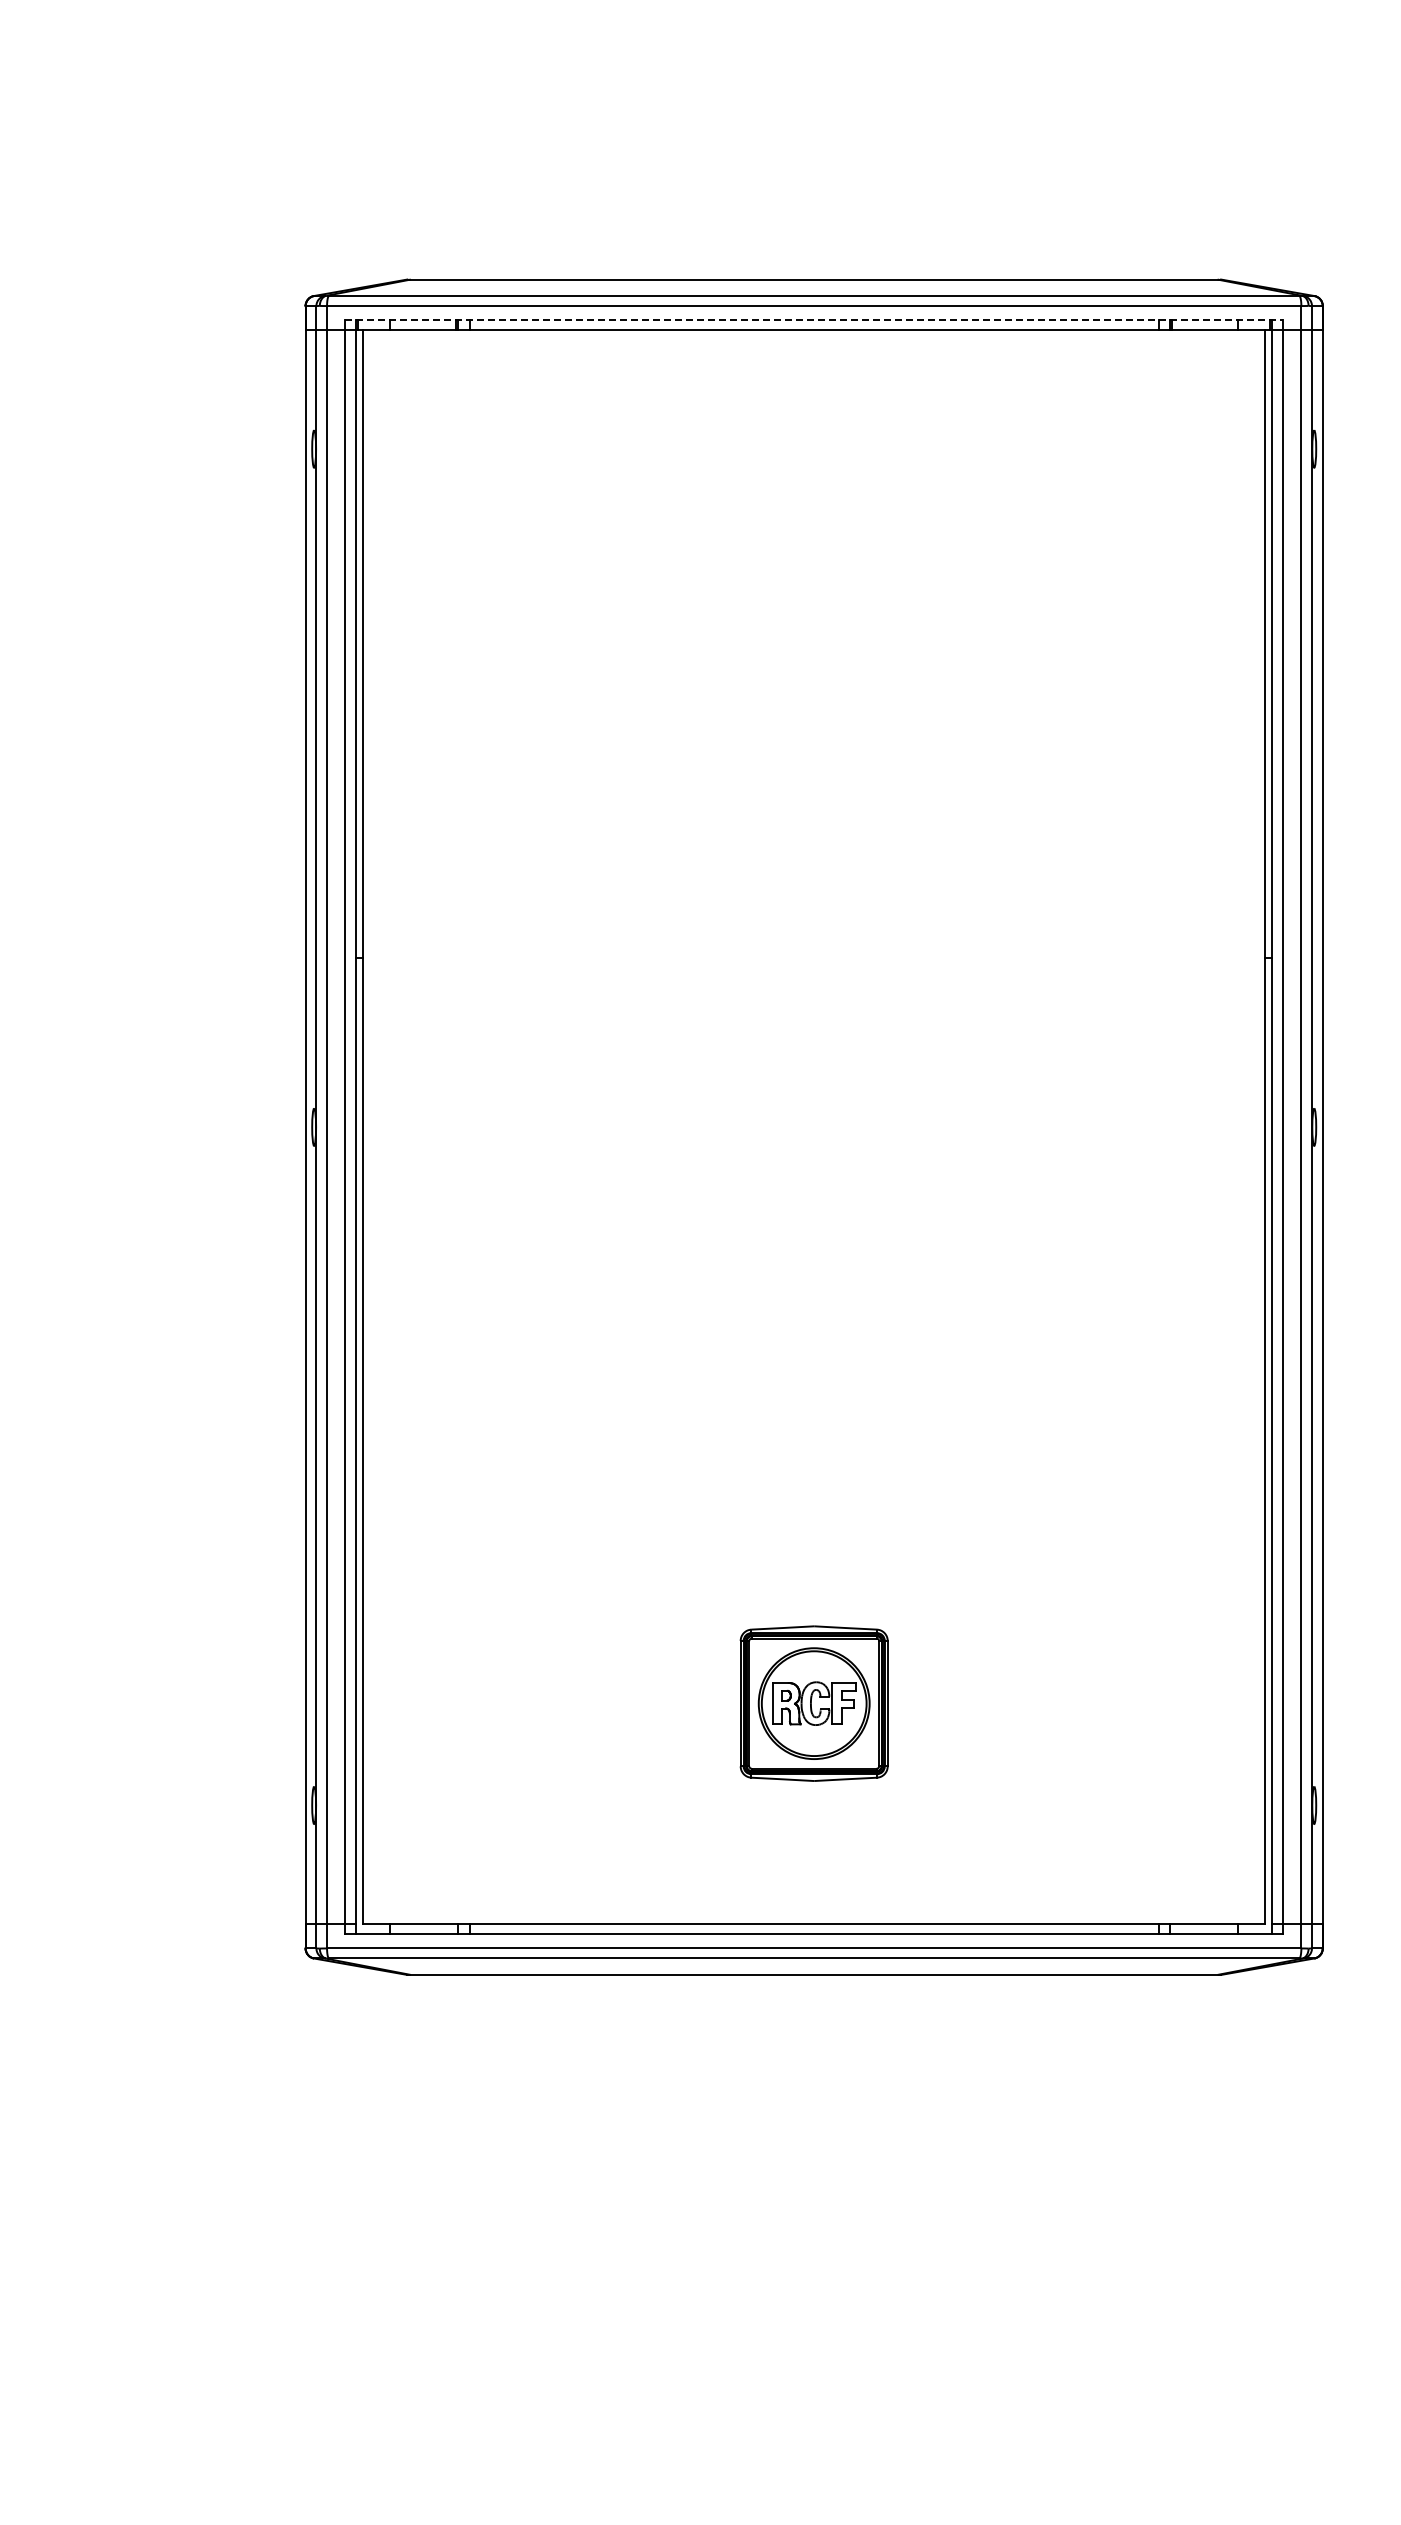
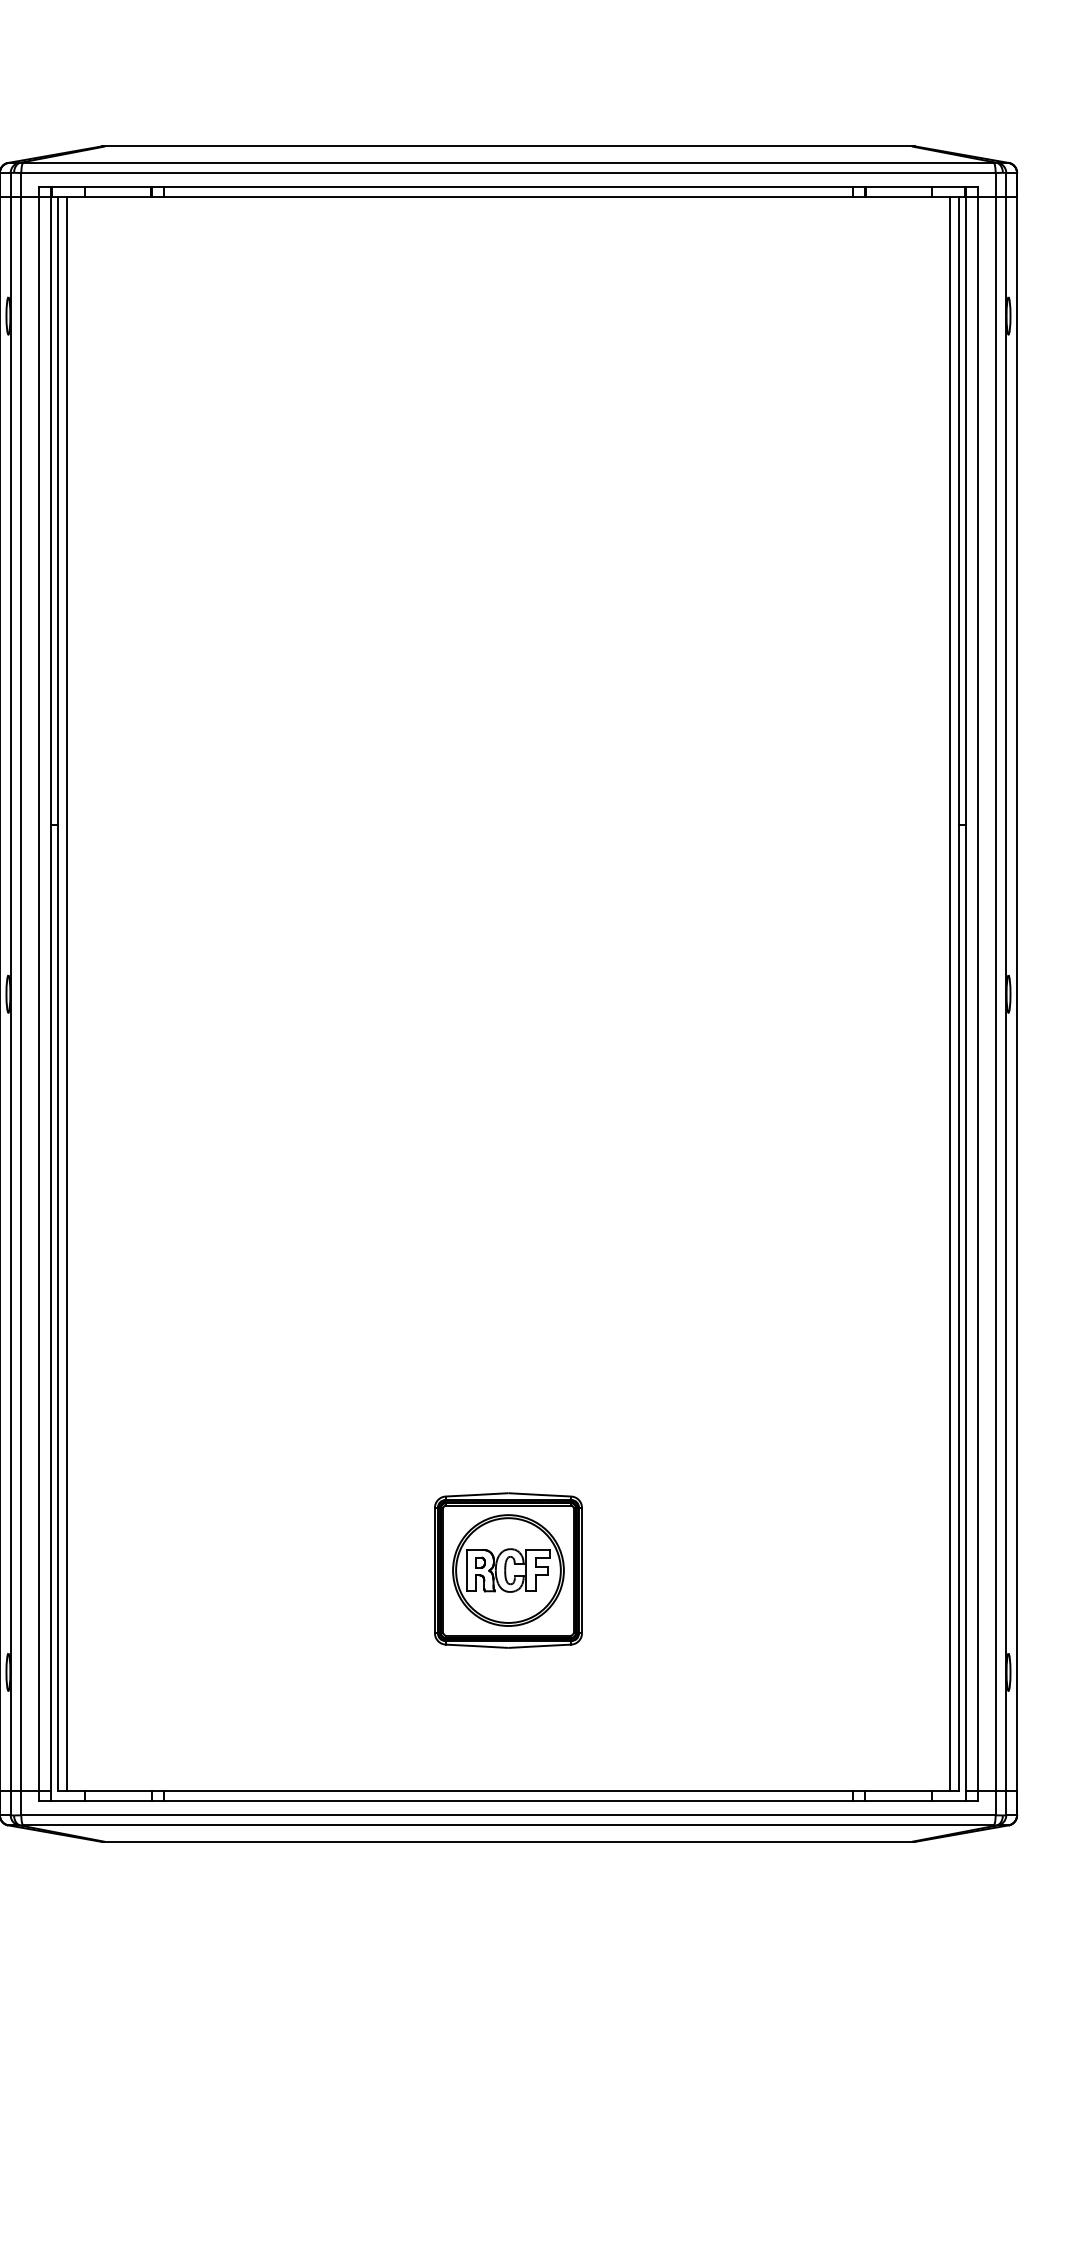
line: (814, 320) -> (508, 187), dashed -> solid
line: (372, 1127) -> (66, 994), added
line: (1255, 1127) -> (949, 994), added

